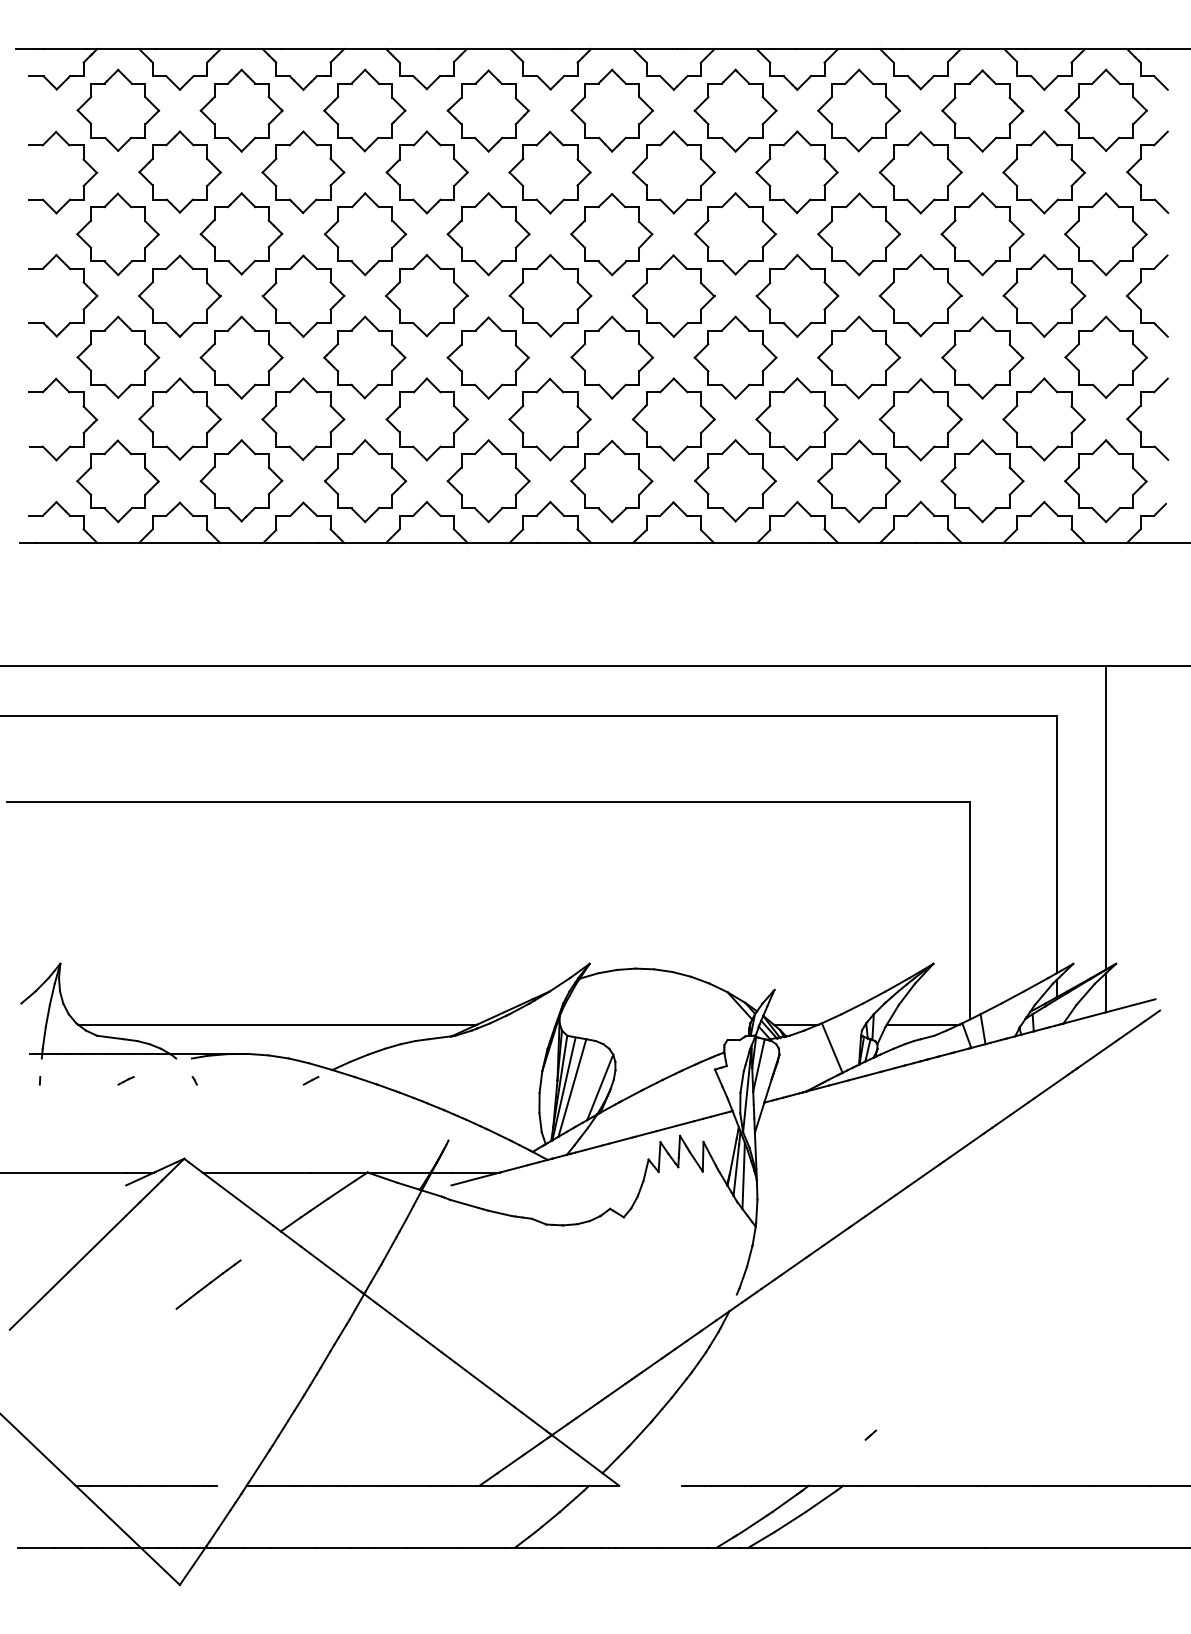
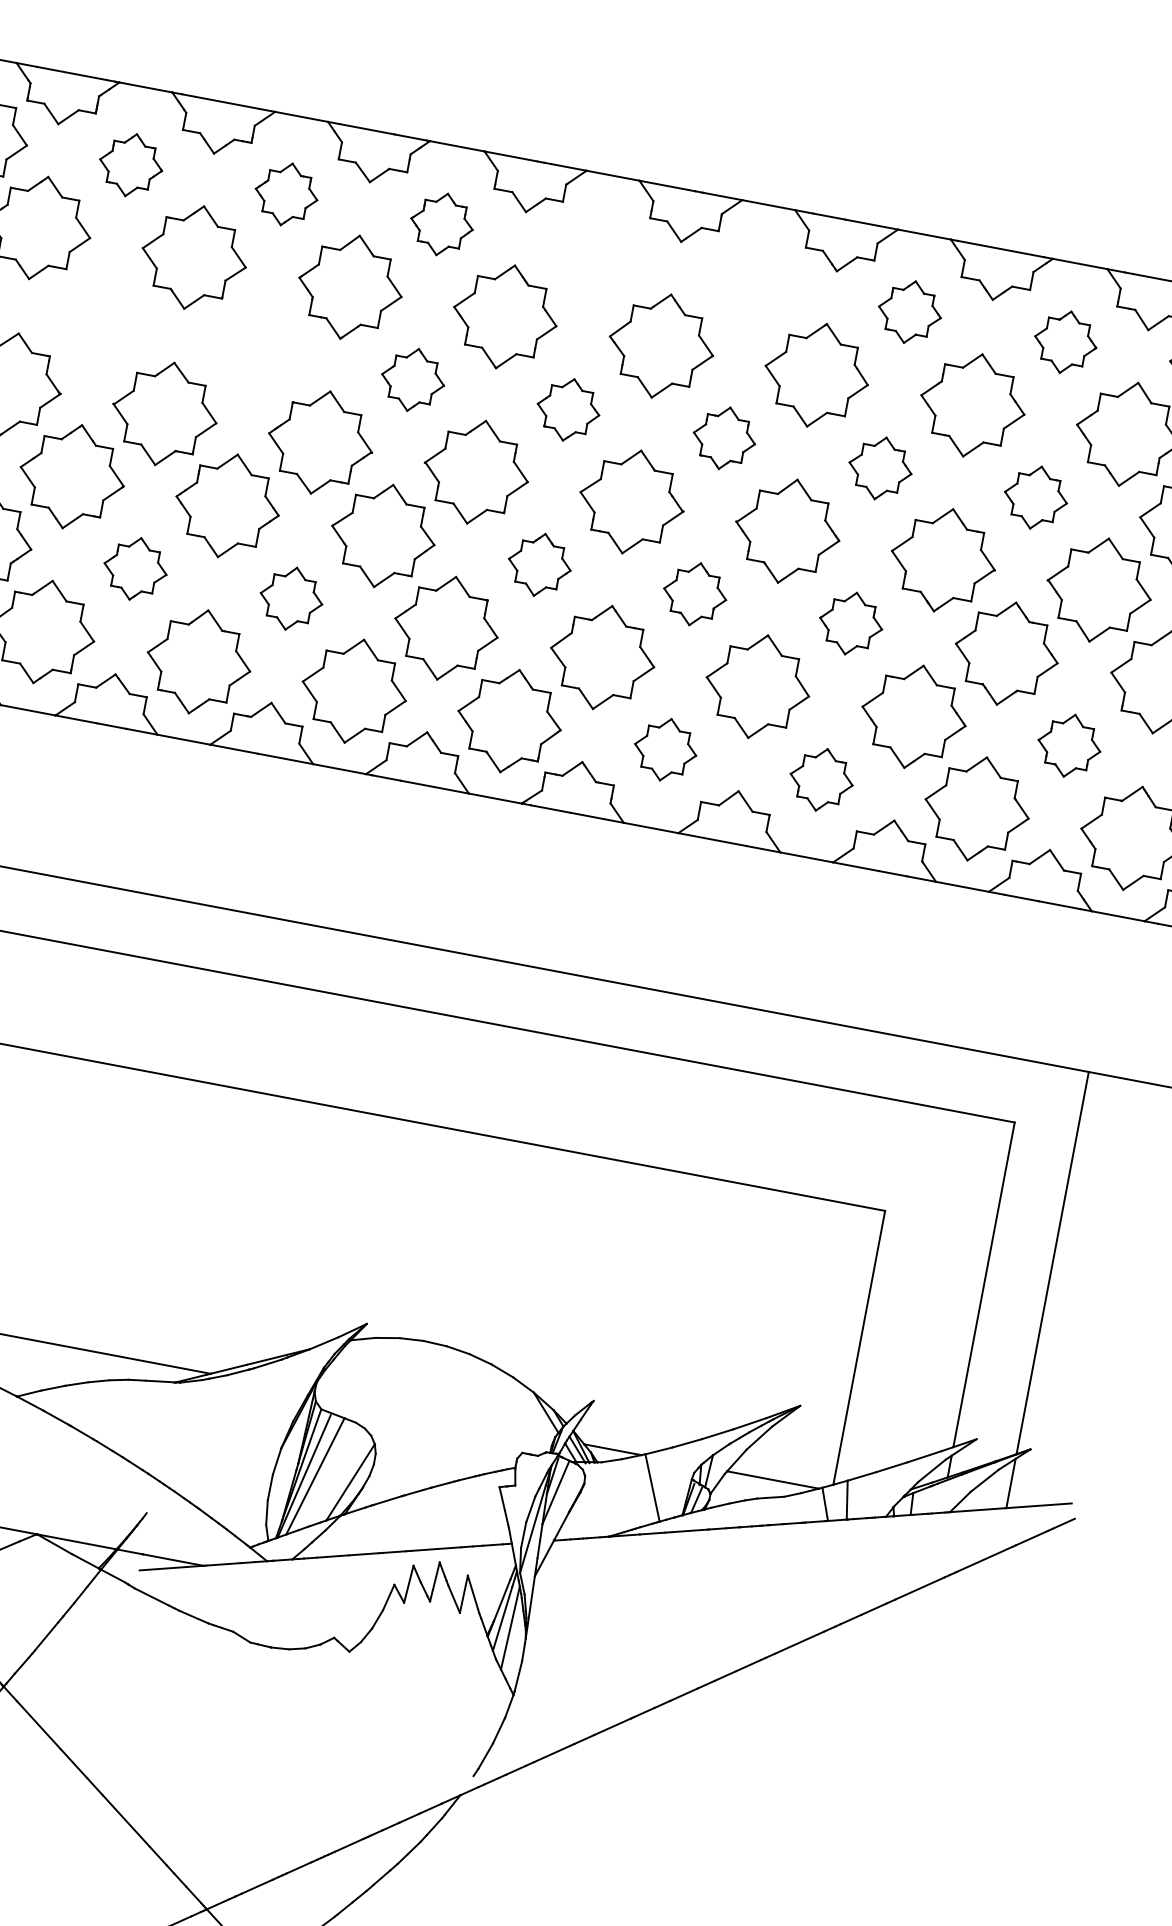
part: (241, 110) -> (131, 164), size x0.6
part: (364, 110) -> (286, 194), size x0.6
part: (487, 110) -> (441, 223), size x0.6
part: (612, 110) -> (598, 253), removed
part: (735, 110) -> (753, 282), removed
part: (859, 110) -> (910, 312), size x0.6
part: (982, 110) -> (1065, 341), size x0.6
part: (241, 233) -> (101, 320), removed
part: (735, 233) -> (724, 437), size x0.6
part: (365, 234) -> (257, 350), removed
part: (488, 234) -> (412, 380), size x0.6
part: (611, 234) -> (568, 409), size x0.6
part: (859, 234) -> (880, 468), size x0.6
part: (982, 234) -> (1035, 497), size x0.6
part: (612, 357) -> (540, 564), size x0.6
part: (735, 357) -> (695, 594), size x0.6
part: (859, 357) -> (851, 623), size x0.6
part: (303, 418) -> (135, 568), size x0.6
part: (426, 419) -> (290, 598), size x0.6
part: (1043, 419) -> (1068, 745), size x0.6
part: (735, 480) -> (665, 749), size x0.6
part: (859, 481) -> (821, 780), size x0.6

